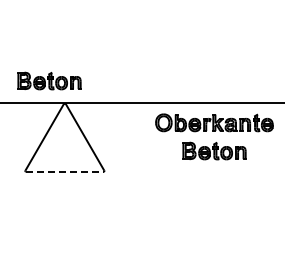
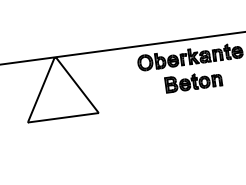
part: (49, 80) -> (38, 38), removed
line: (65, 171) -> (63, 117), dashed -> solid

